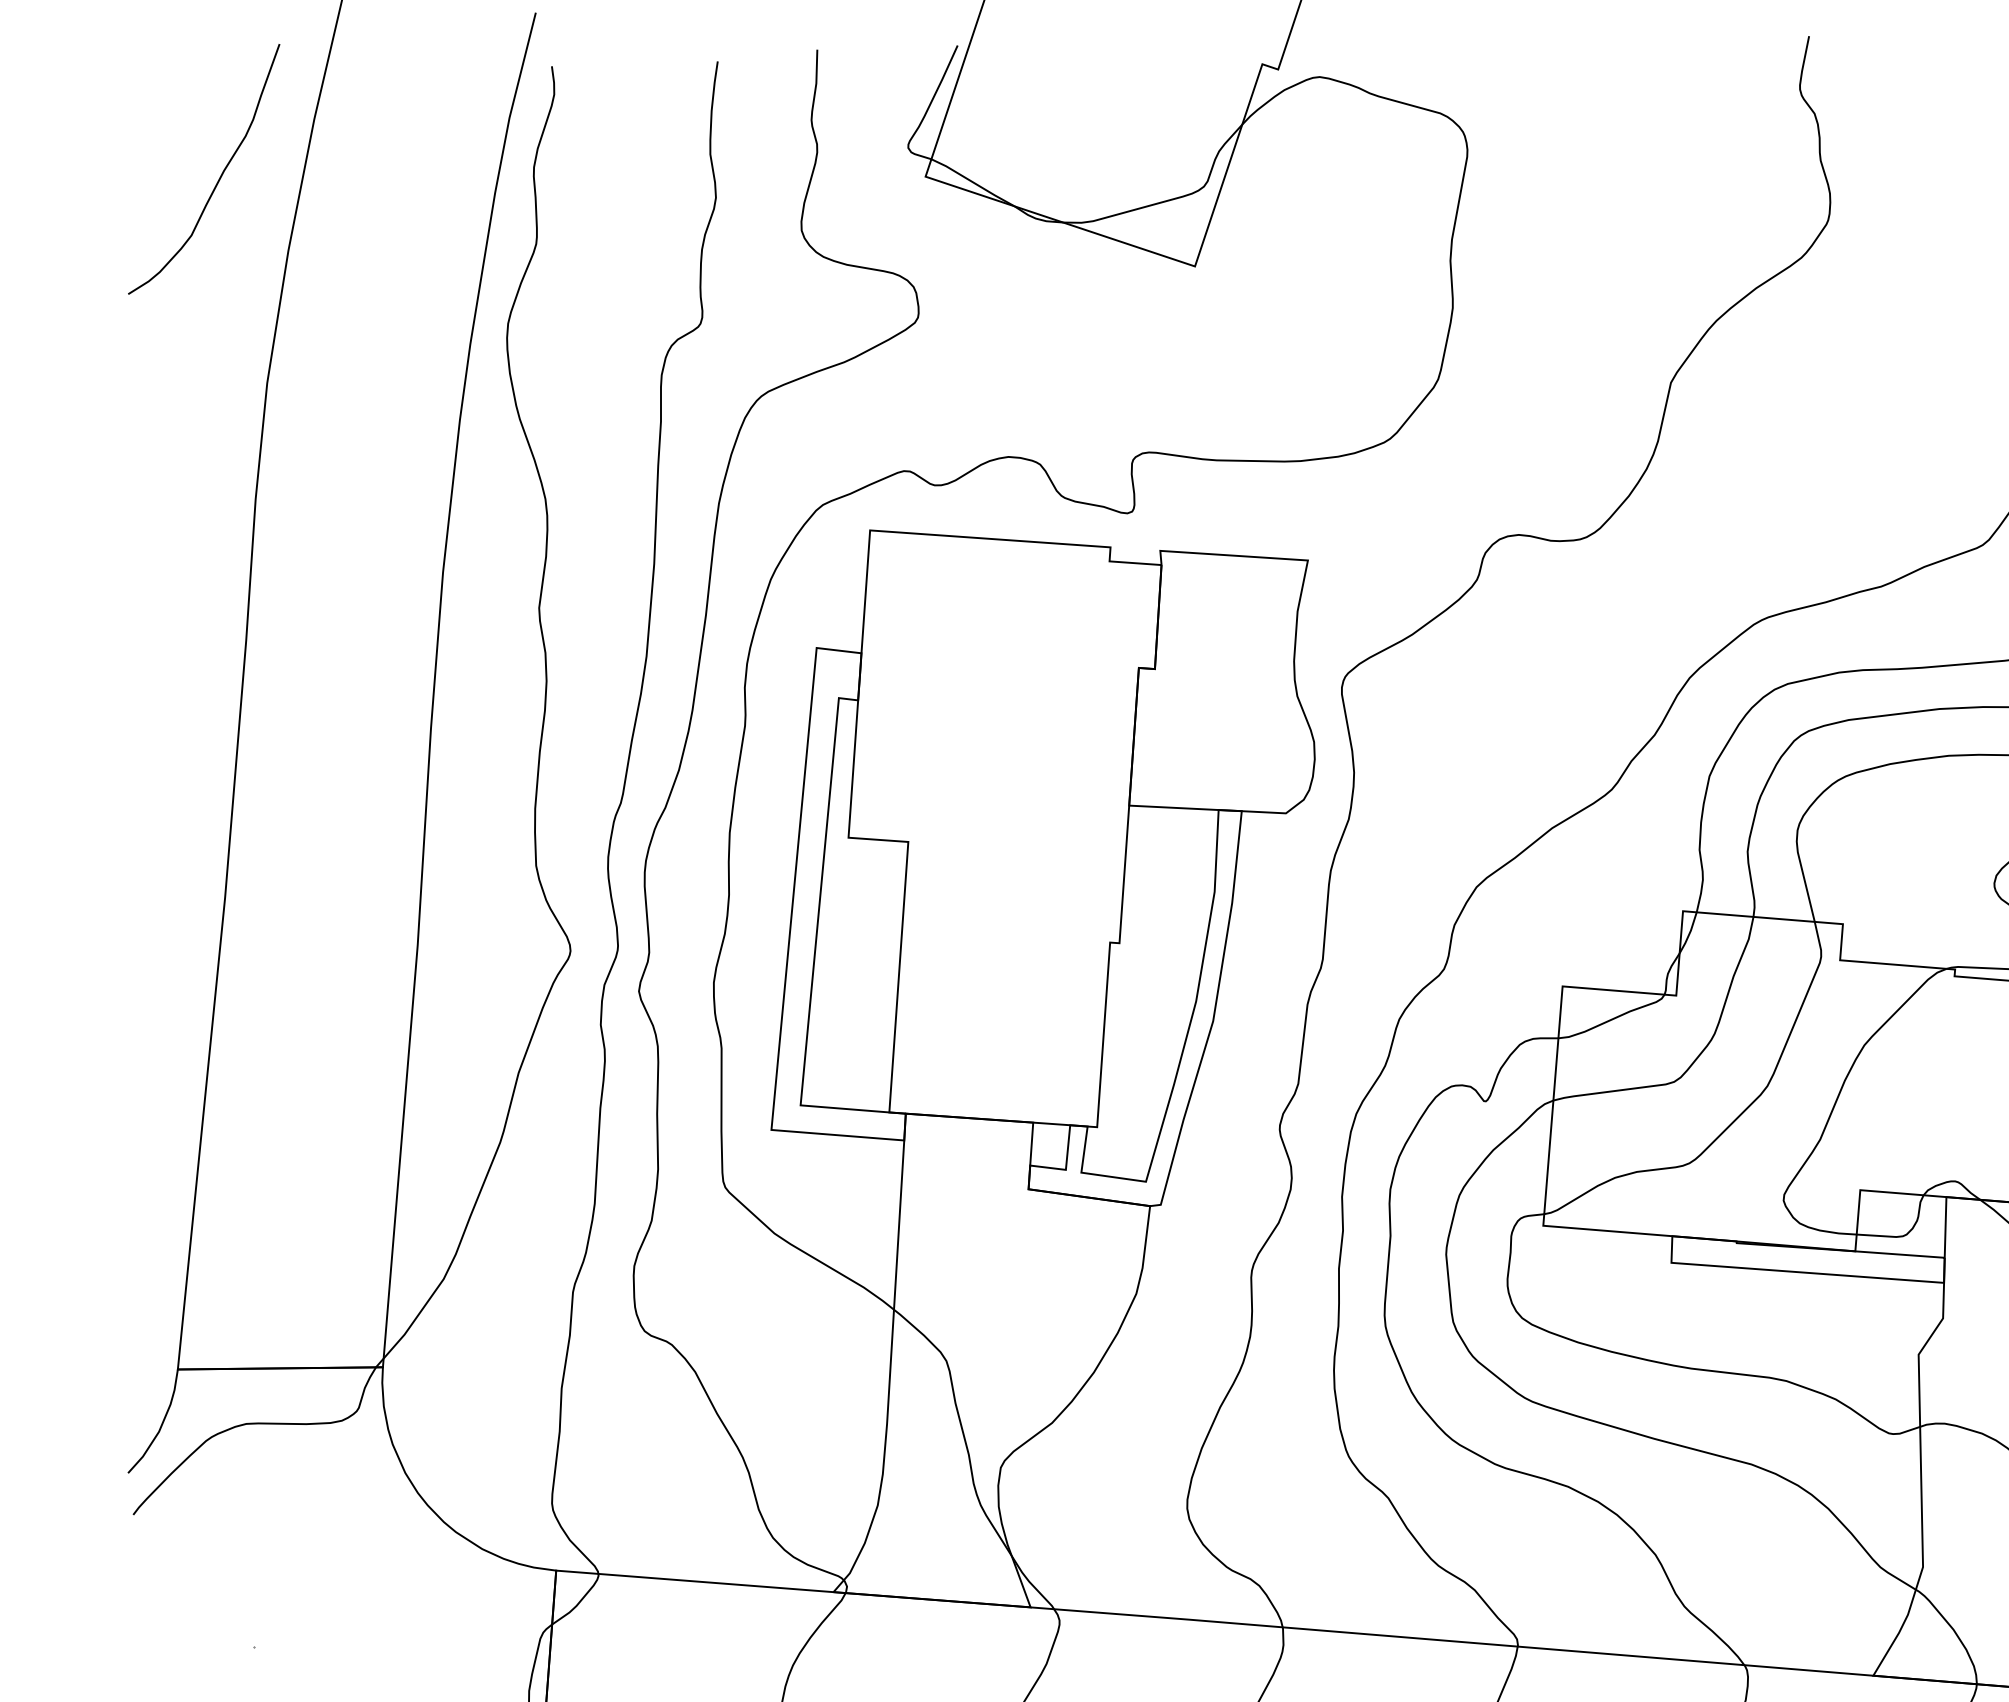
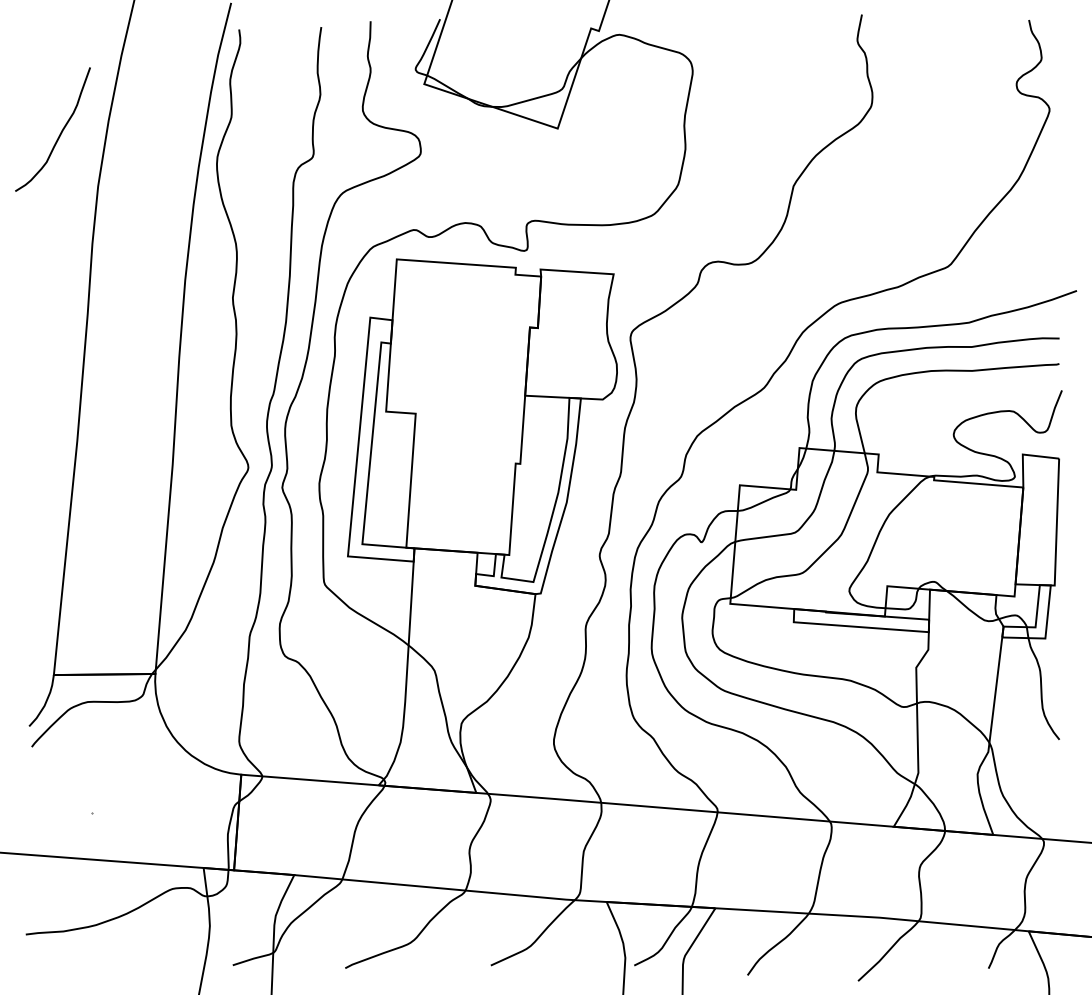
curve: (219, 175) -> (60, 132), moved

